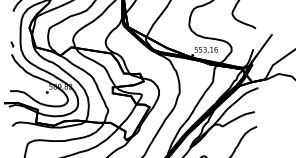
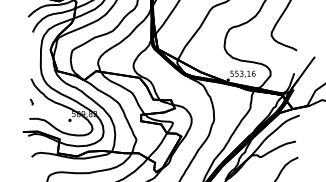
line: (11, 43) -> (31, 101), moved

